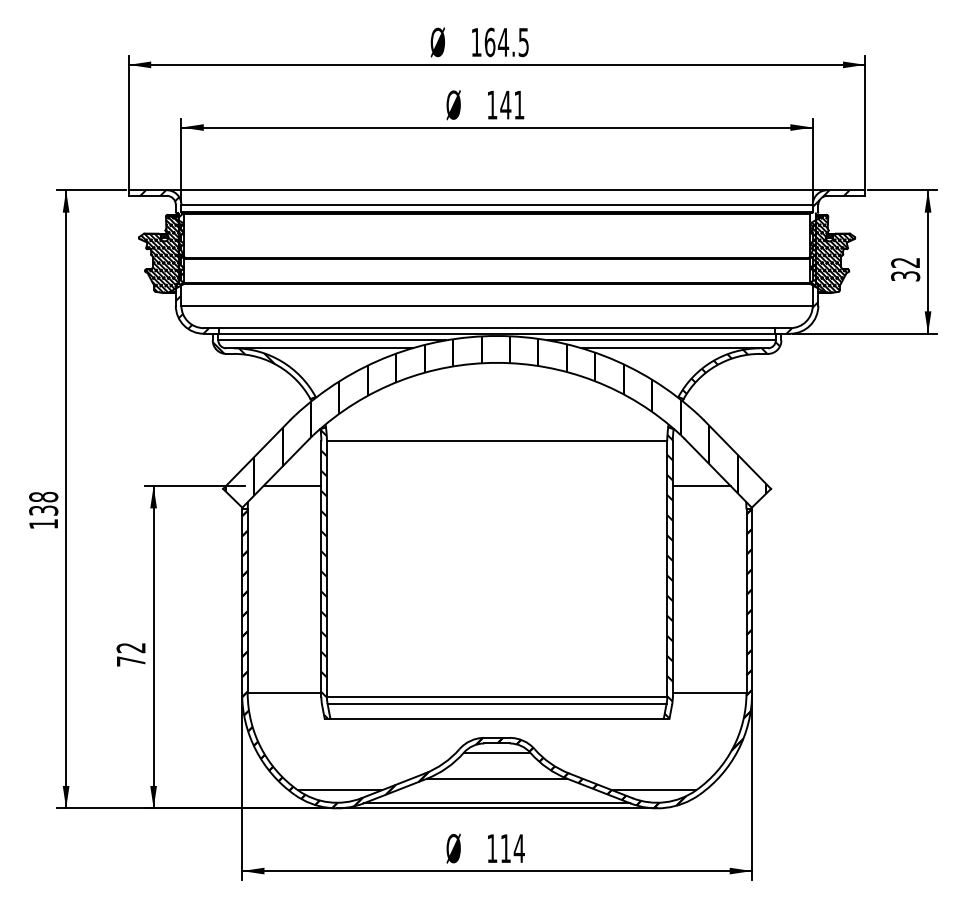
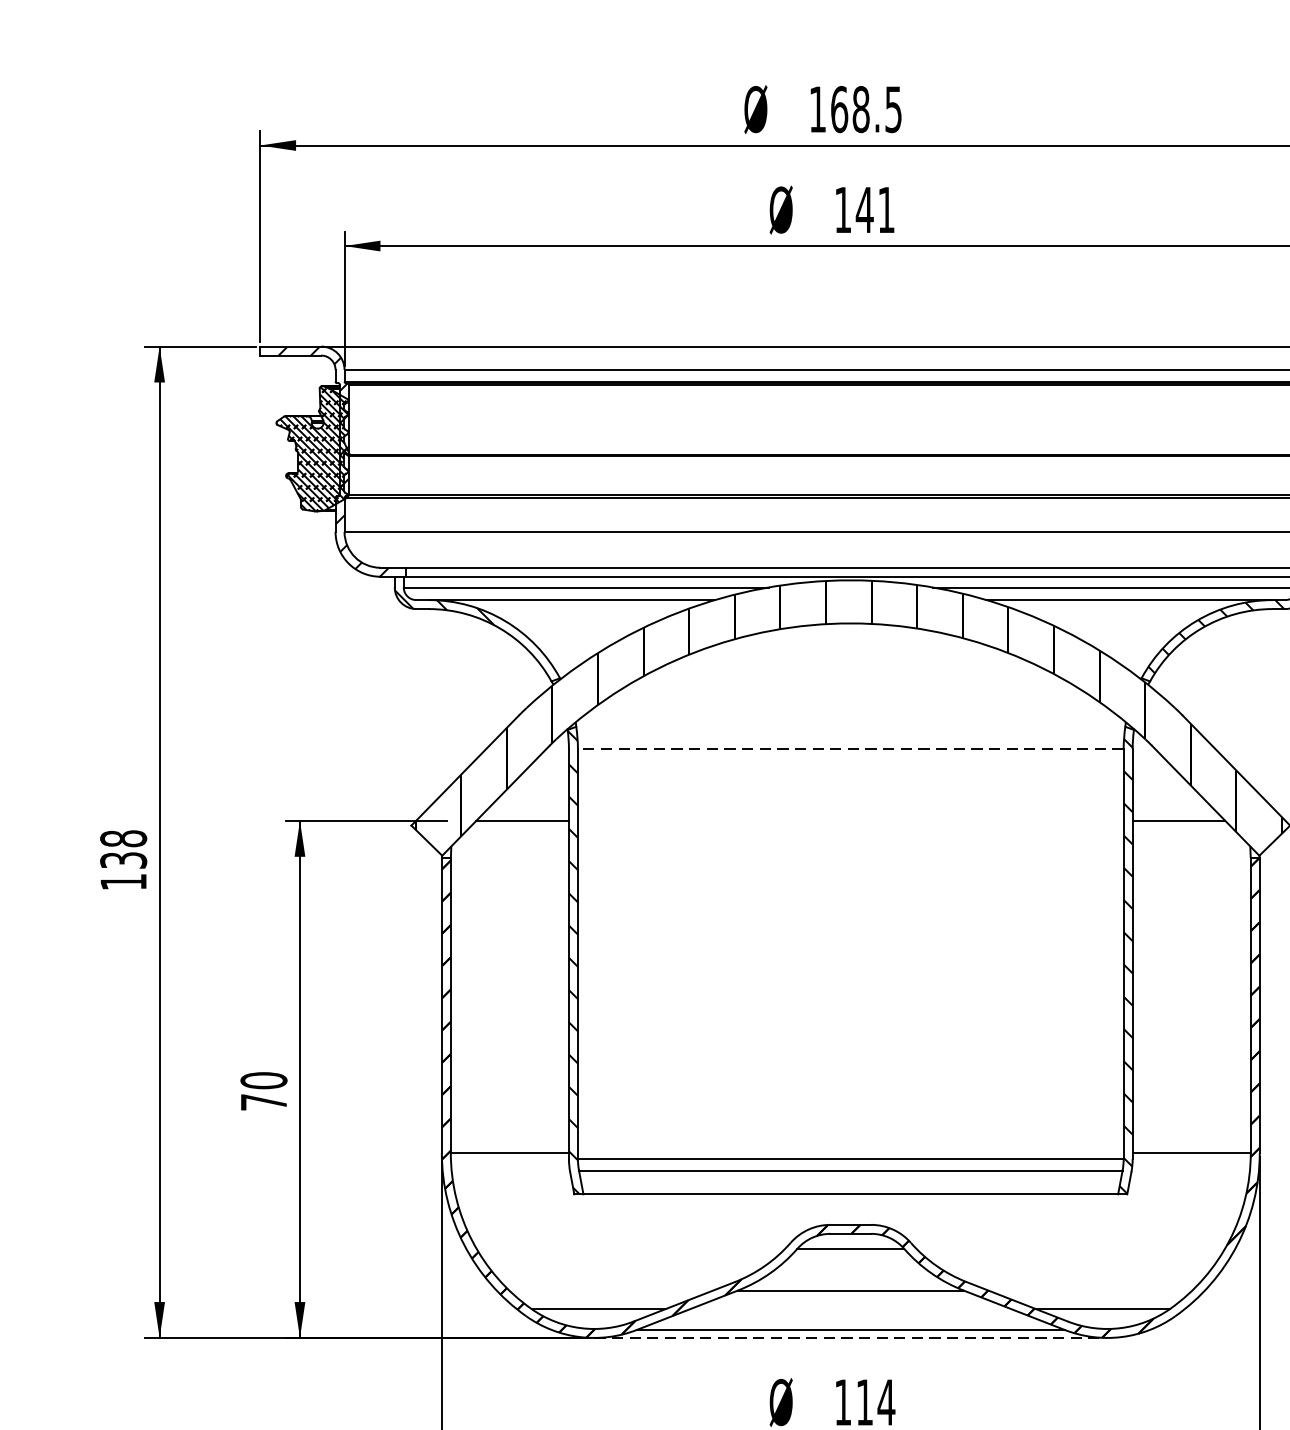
text: (503, 42) -> (861, 109), 164.5 -> 168.5
line: (496, 441) -> (849, 749), solid -> dashed
text: (130, 647) -> (262, 1079), 72 -> 70
line: (497, 808) -> (851, 1338), solid -> dashed

